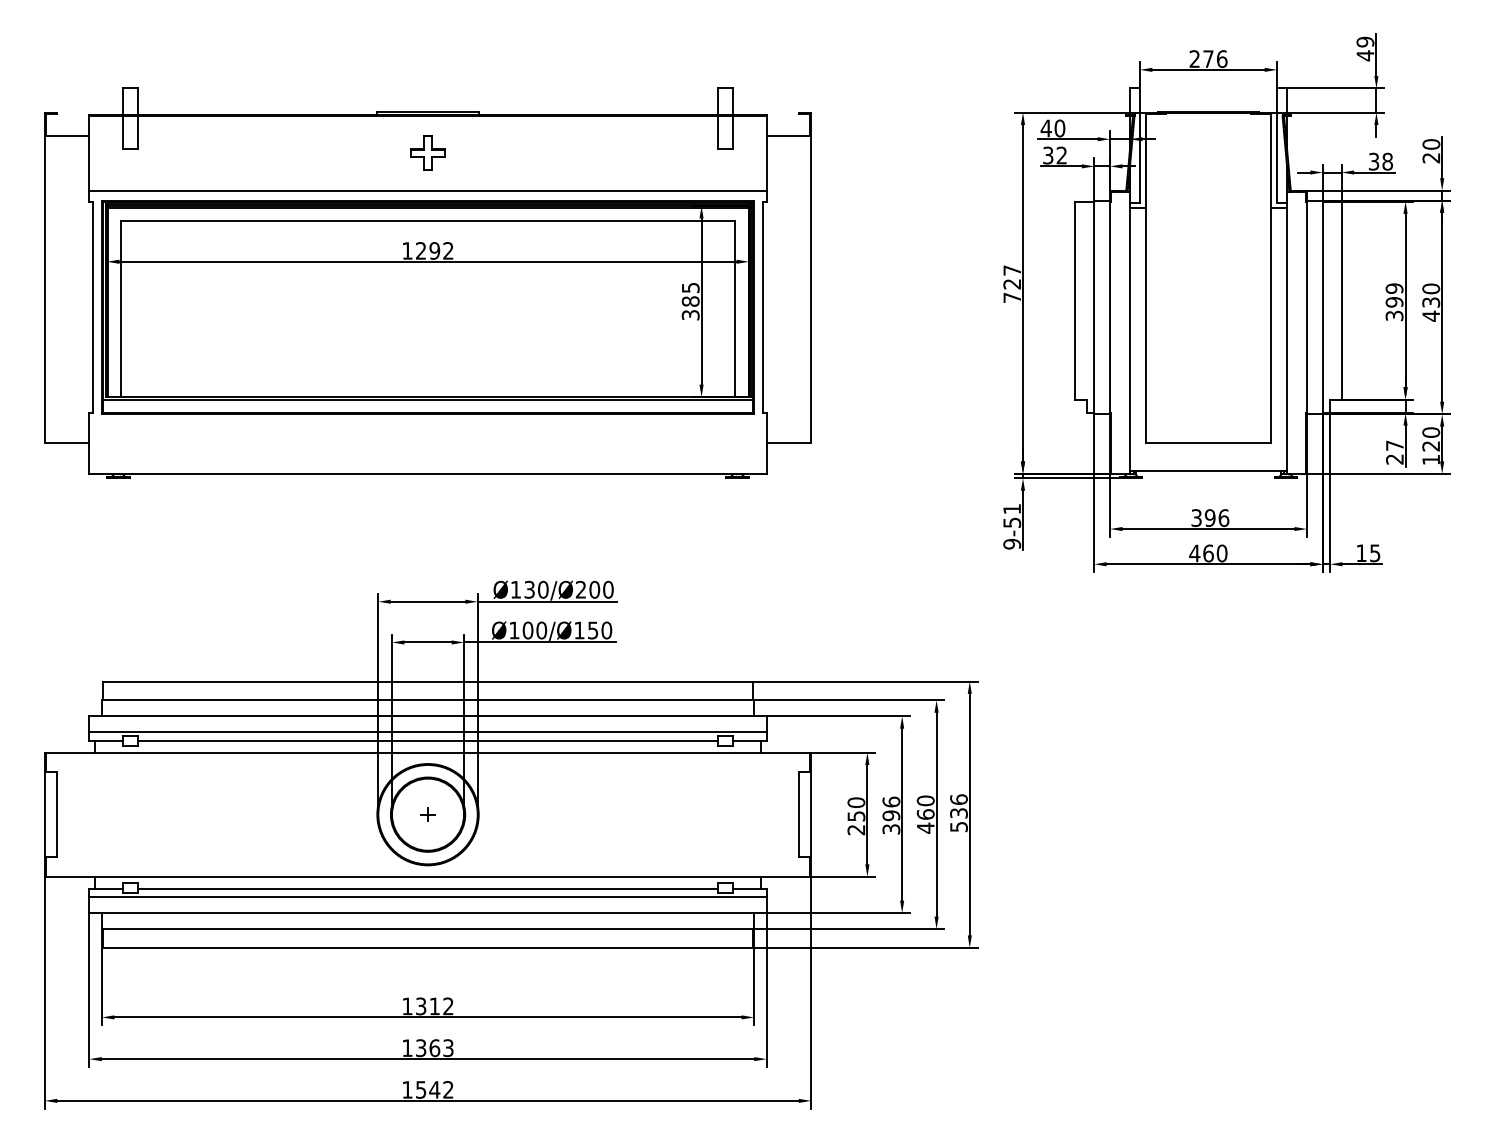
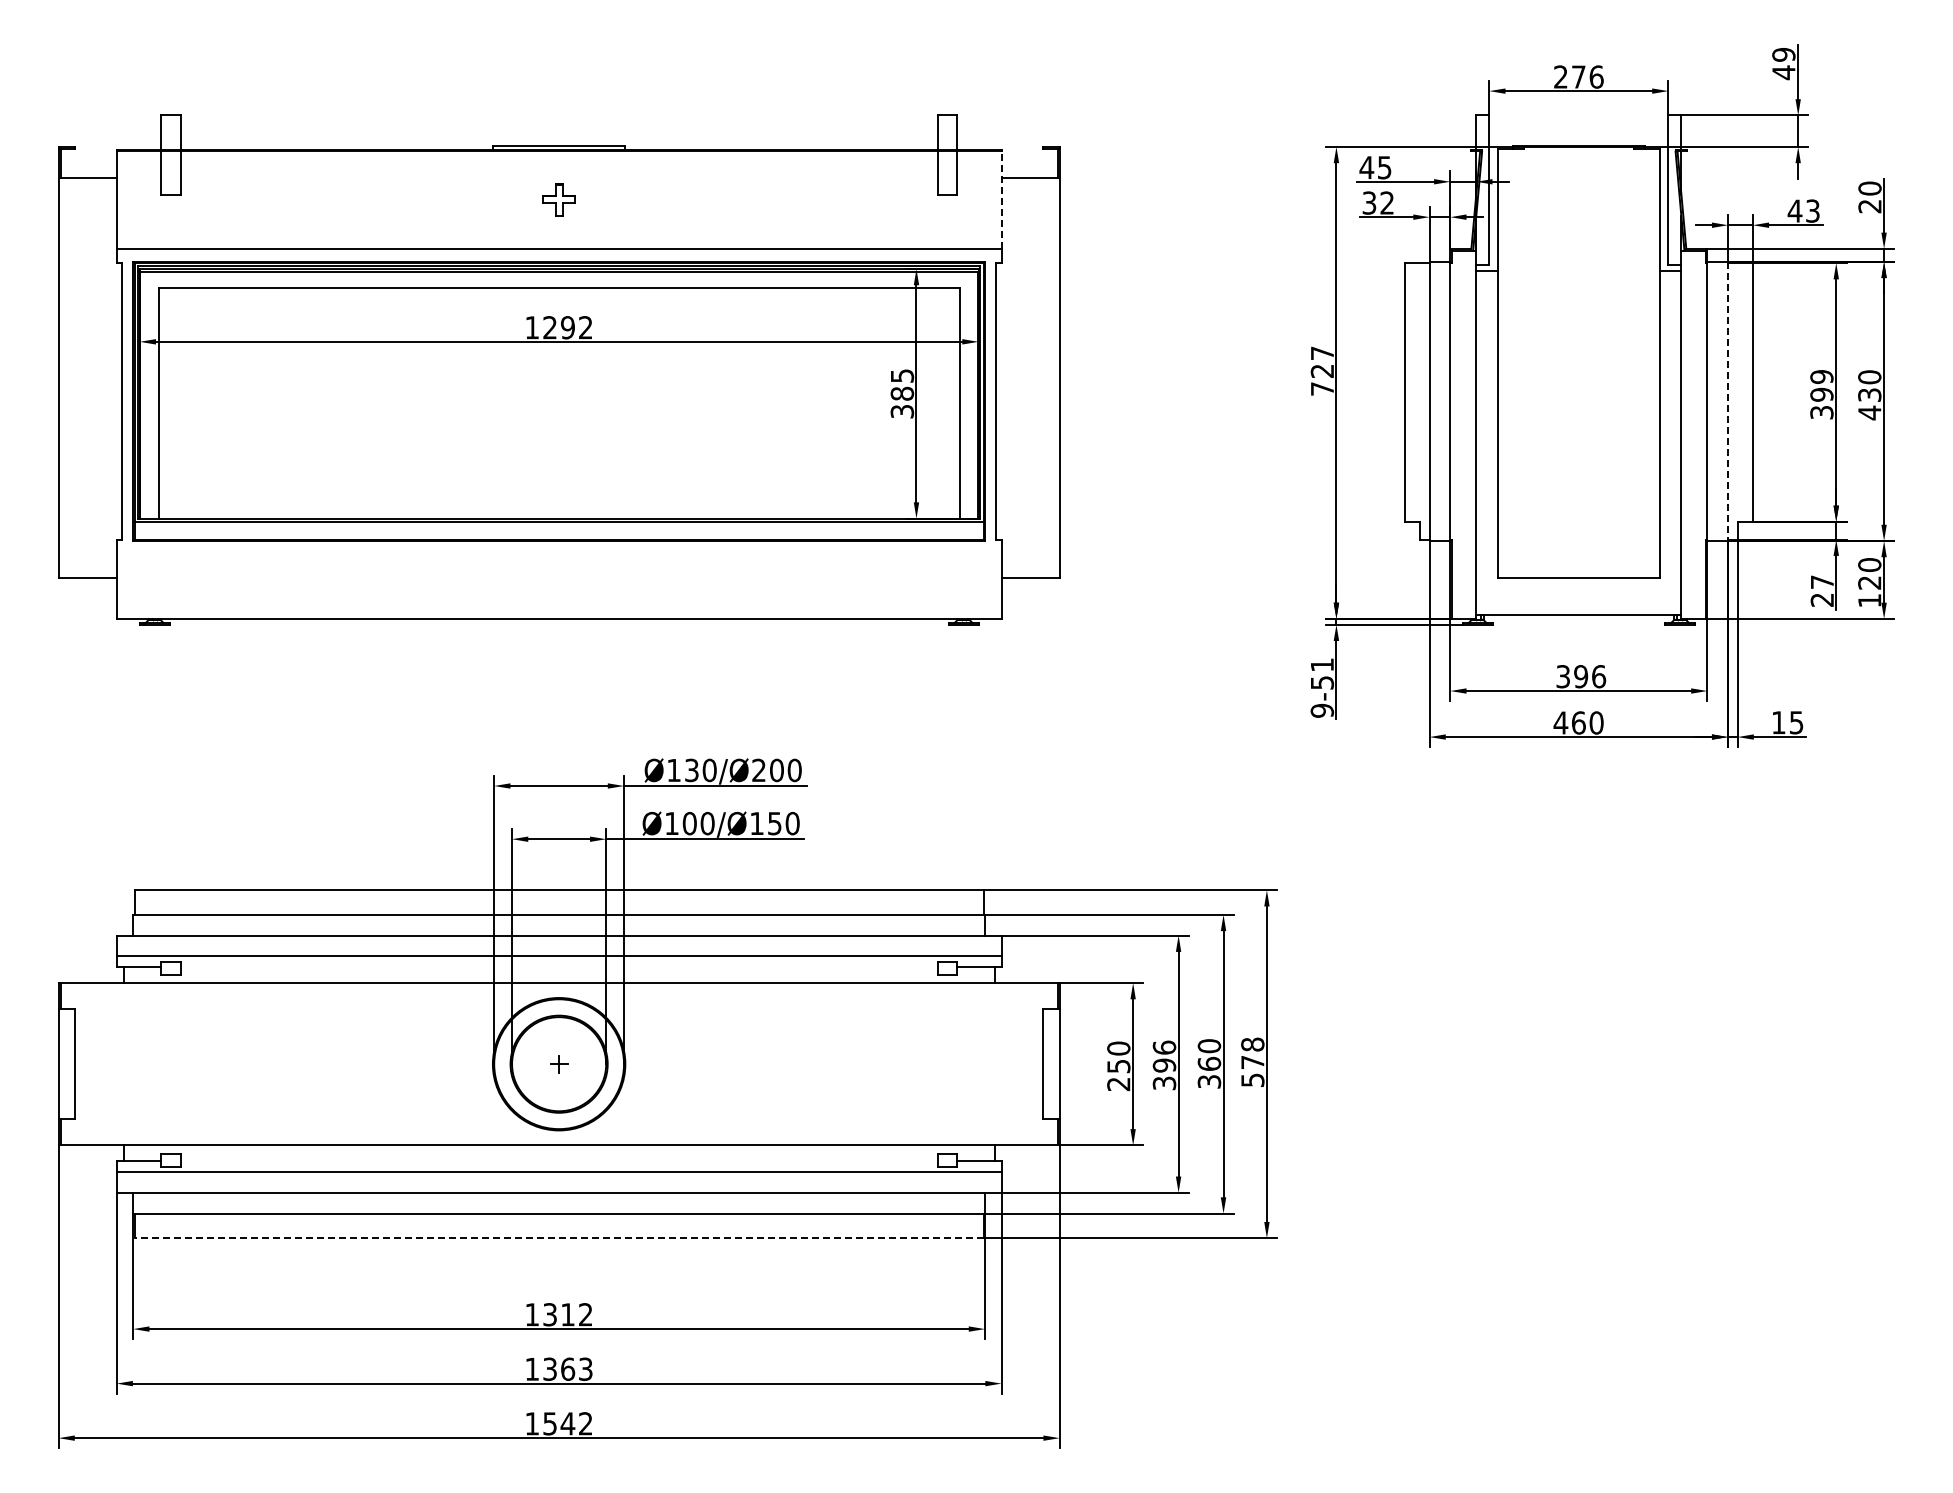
text: (1059, 128) -> (1384, 167), 40 -> 45
part: (427, 152) -> (558, 199), size x0.7
line: (766, 153) -> (1001, 200), solid -> dashed
text: (1380, 161) -> (1803, 210), 38 -> 43
line: (1323, 307) -> (1728, 401), solid -> dashed
line: (427, 740) -> (558, 967), removed
text: (958, 806) -> (1252, 1053), 536 -> 578
text: (925, 827) -> (1209, 1081), 460 -> 360
line: (427, 888) -> (558, 1160), removed
line: (428, 948) -> (559, 1238), solid -> dashed

